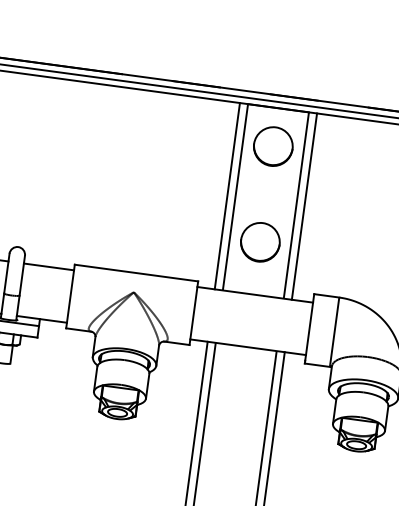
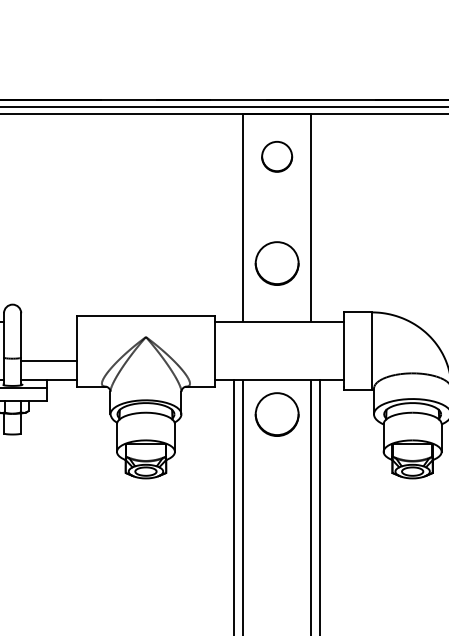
part: (272, 146) -> (276, 156), size x0.7
line: (227, 195) -> (234, 217), removed
line: (304, 206) -> (320, 217), removed
line: (49, 266) -> (49, 360), moved
part: (241, 377) -> (276, 414), added

